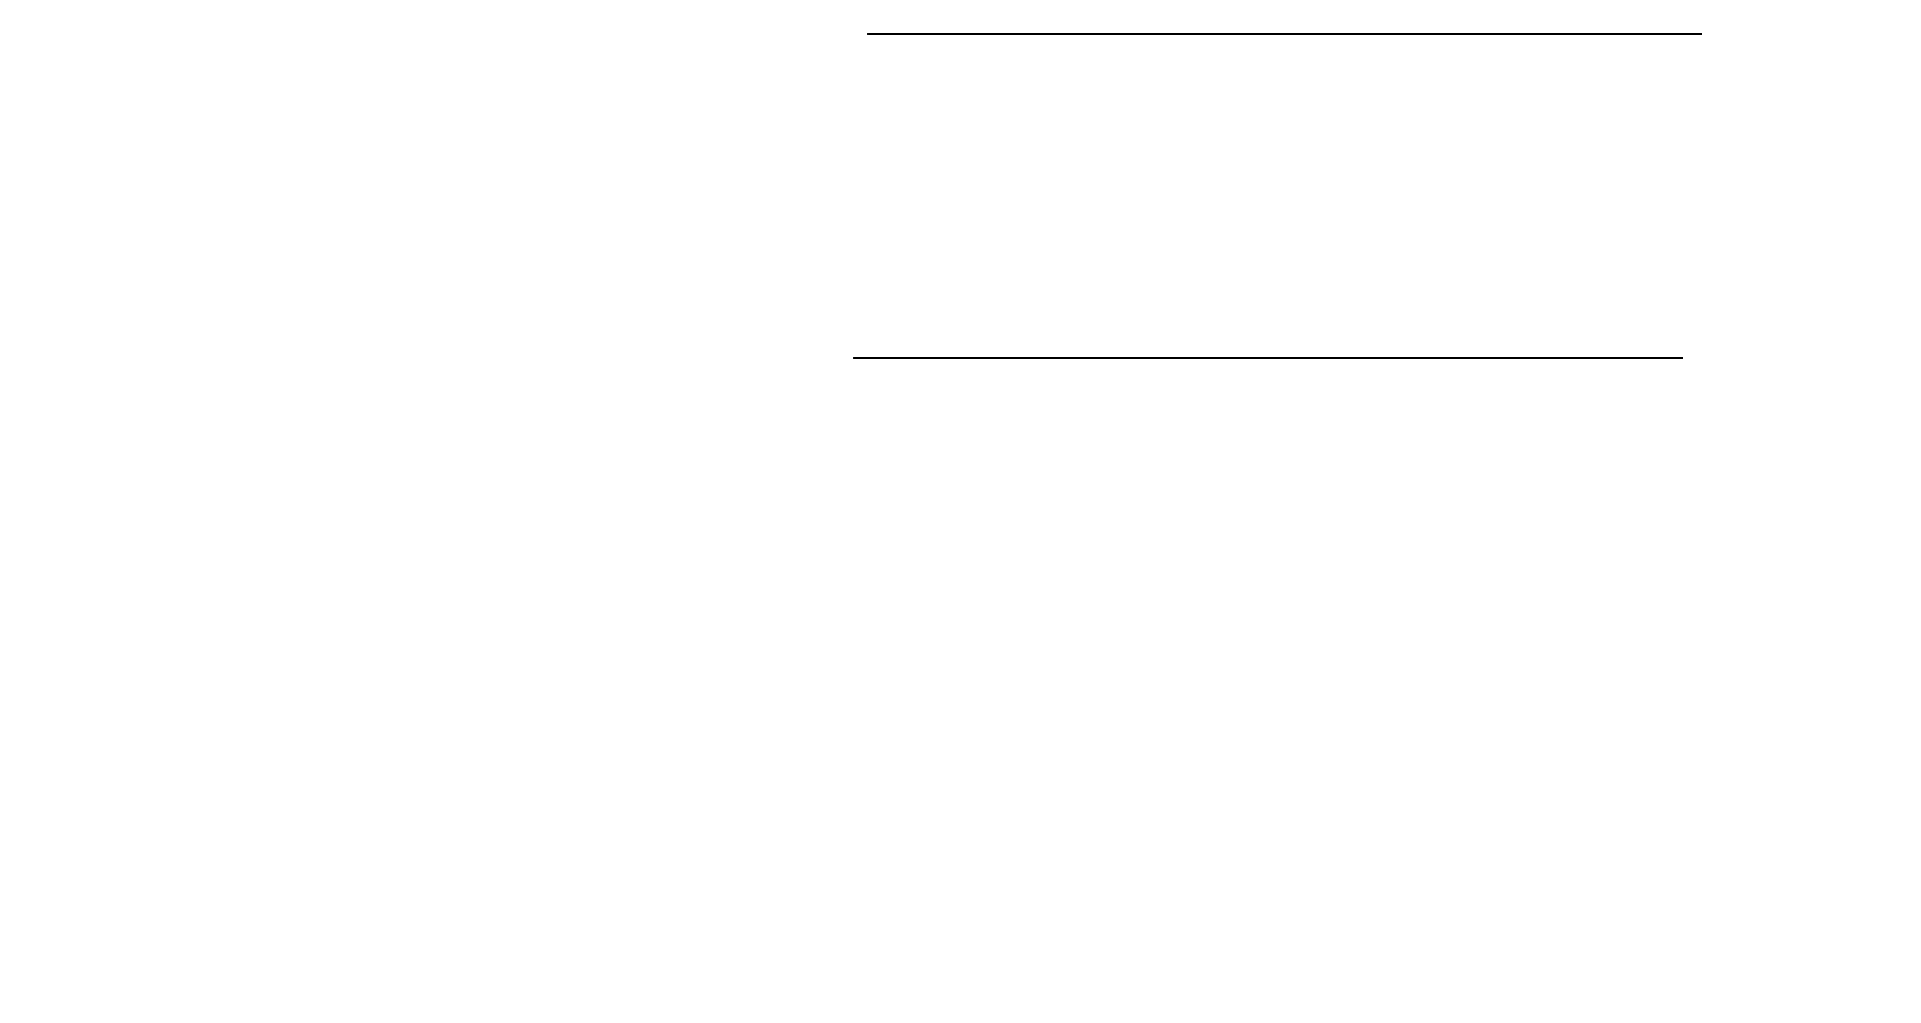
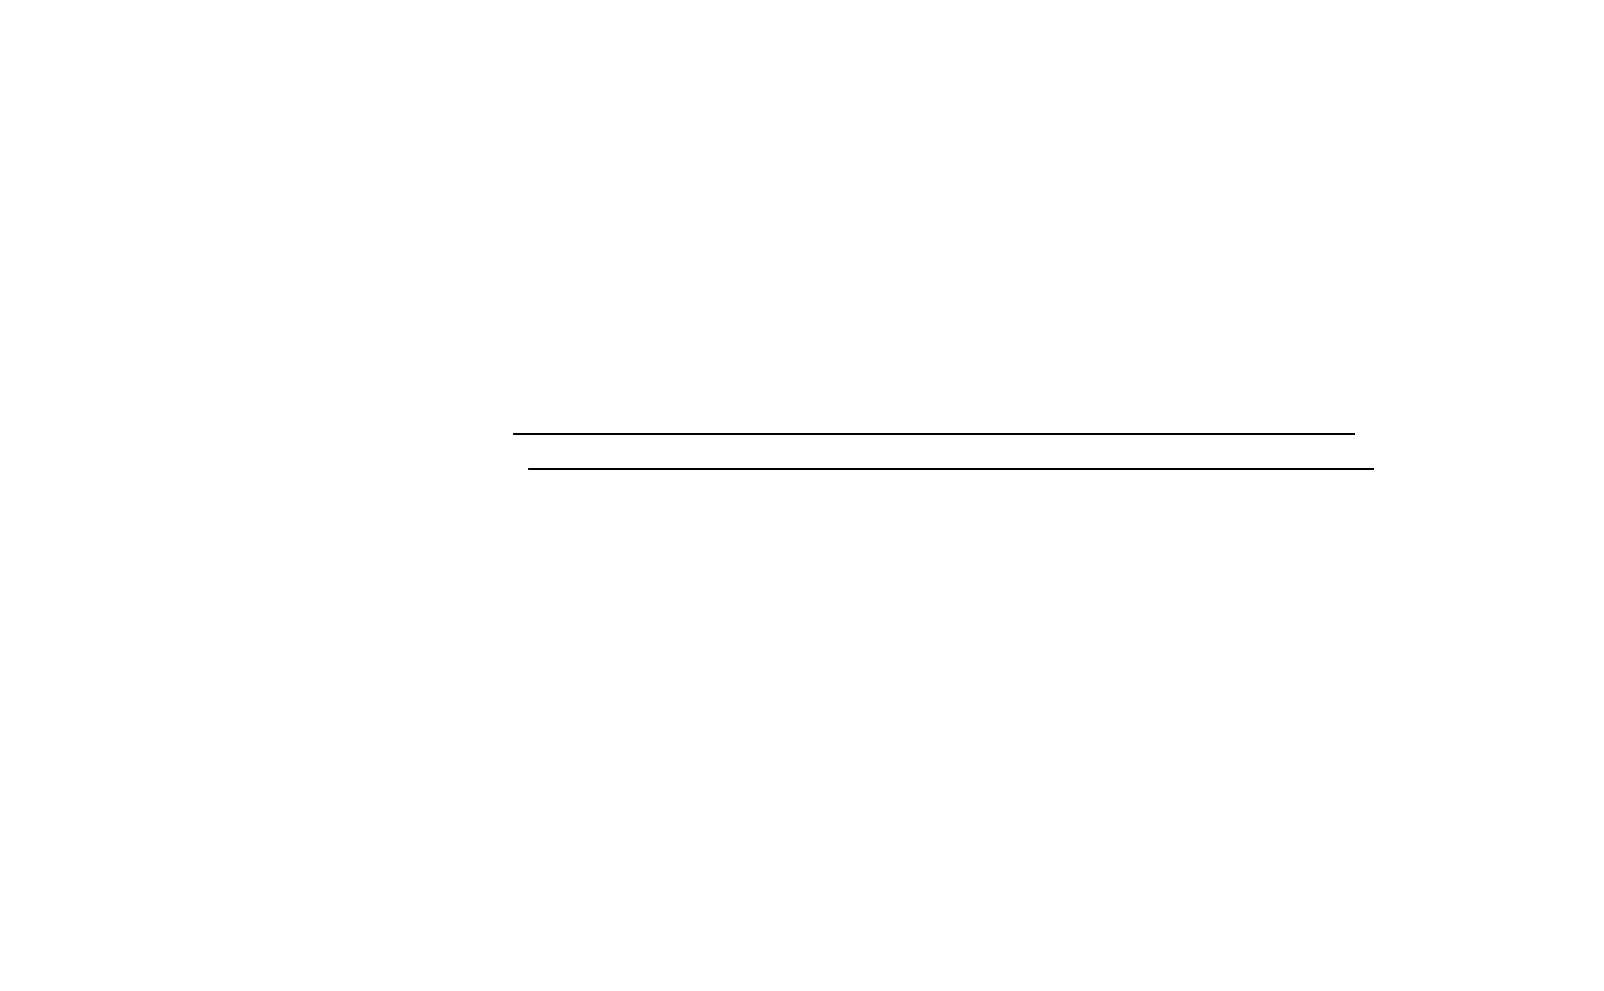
line: (1284, 33) -> (950, 467), moved

